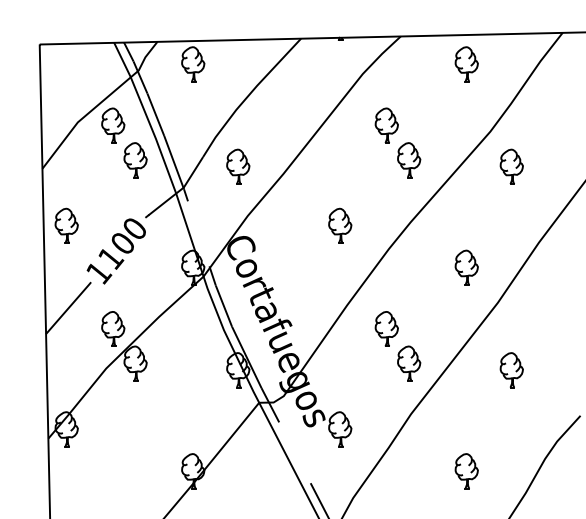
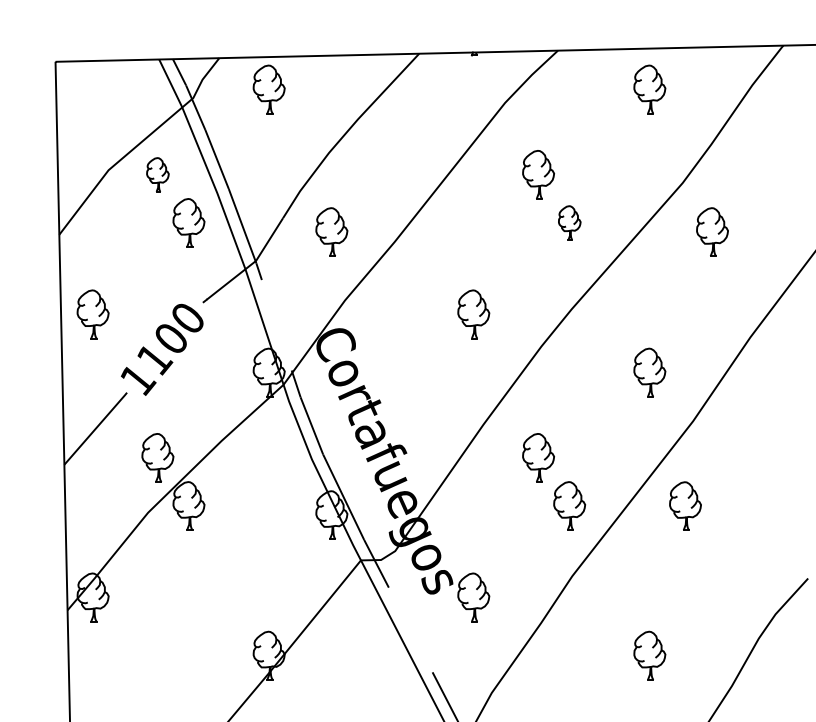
part: (112, 125) -> (157, 174), size x0.7
part: (409, 159) -> (569, 222), size x0.7
part: (511, 369) -> (685, 505), moved

